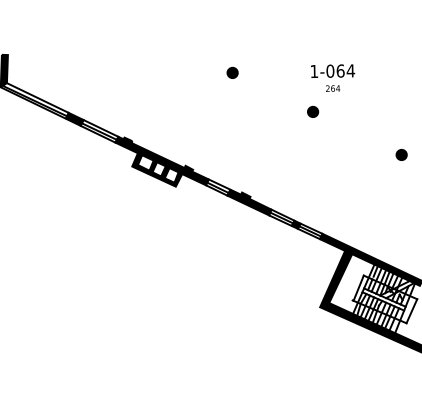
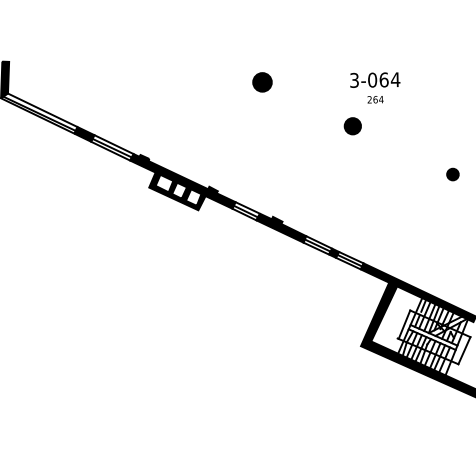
text: (314, 71) -> (354, 80), 1-064 -> 3-064
part: (232, 72) -> (262, 81), size x1.6
part: (313, 111) -> (353, 125), size x1.4

